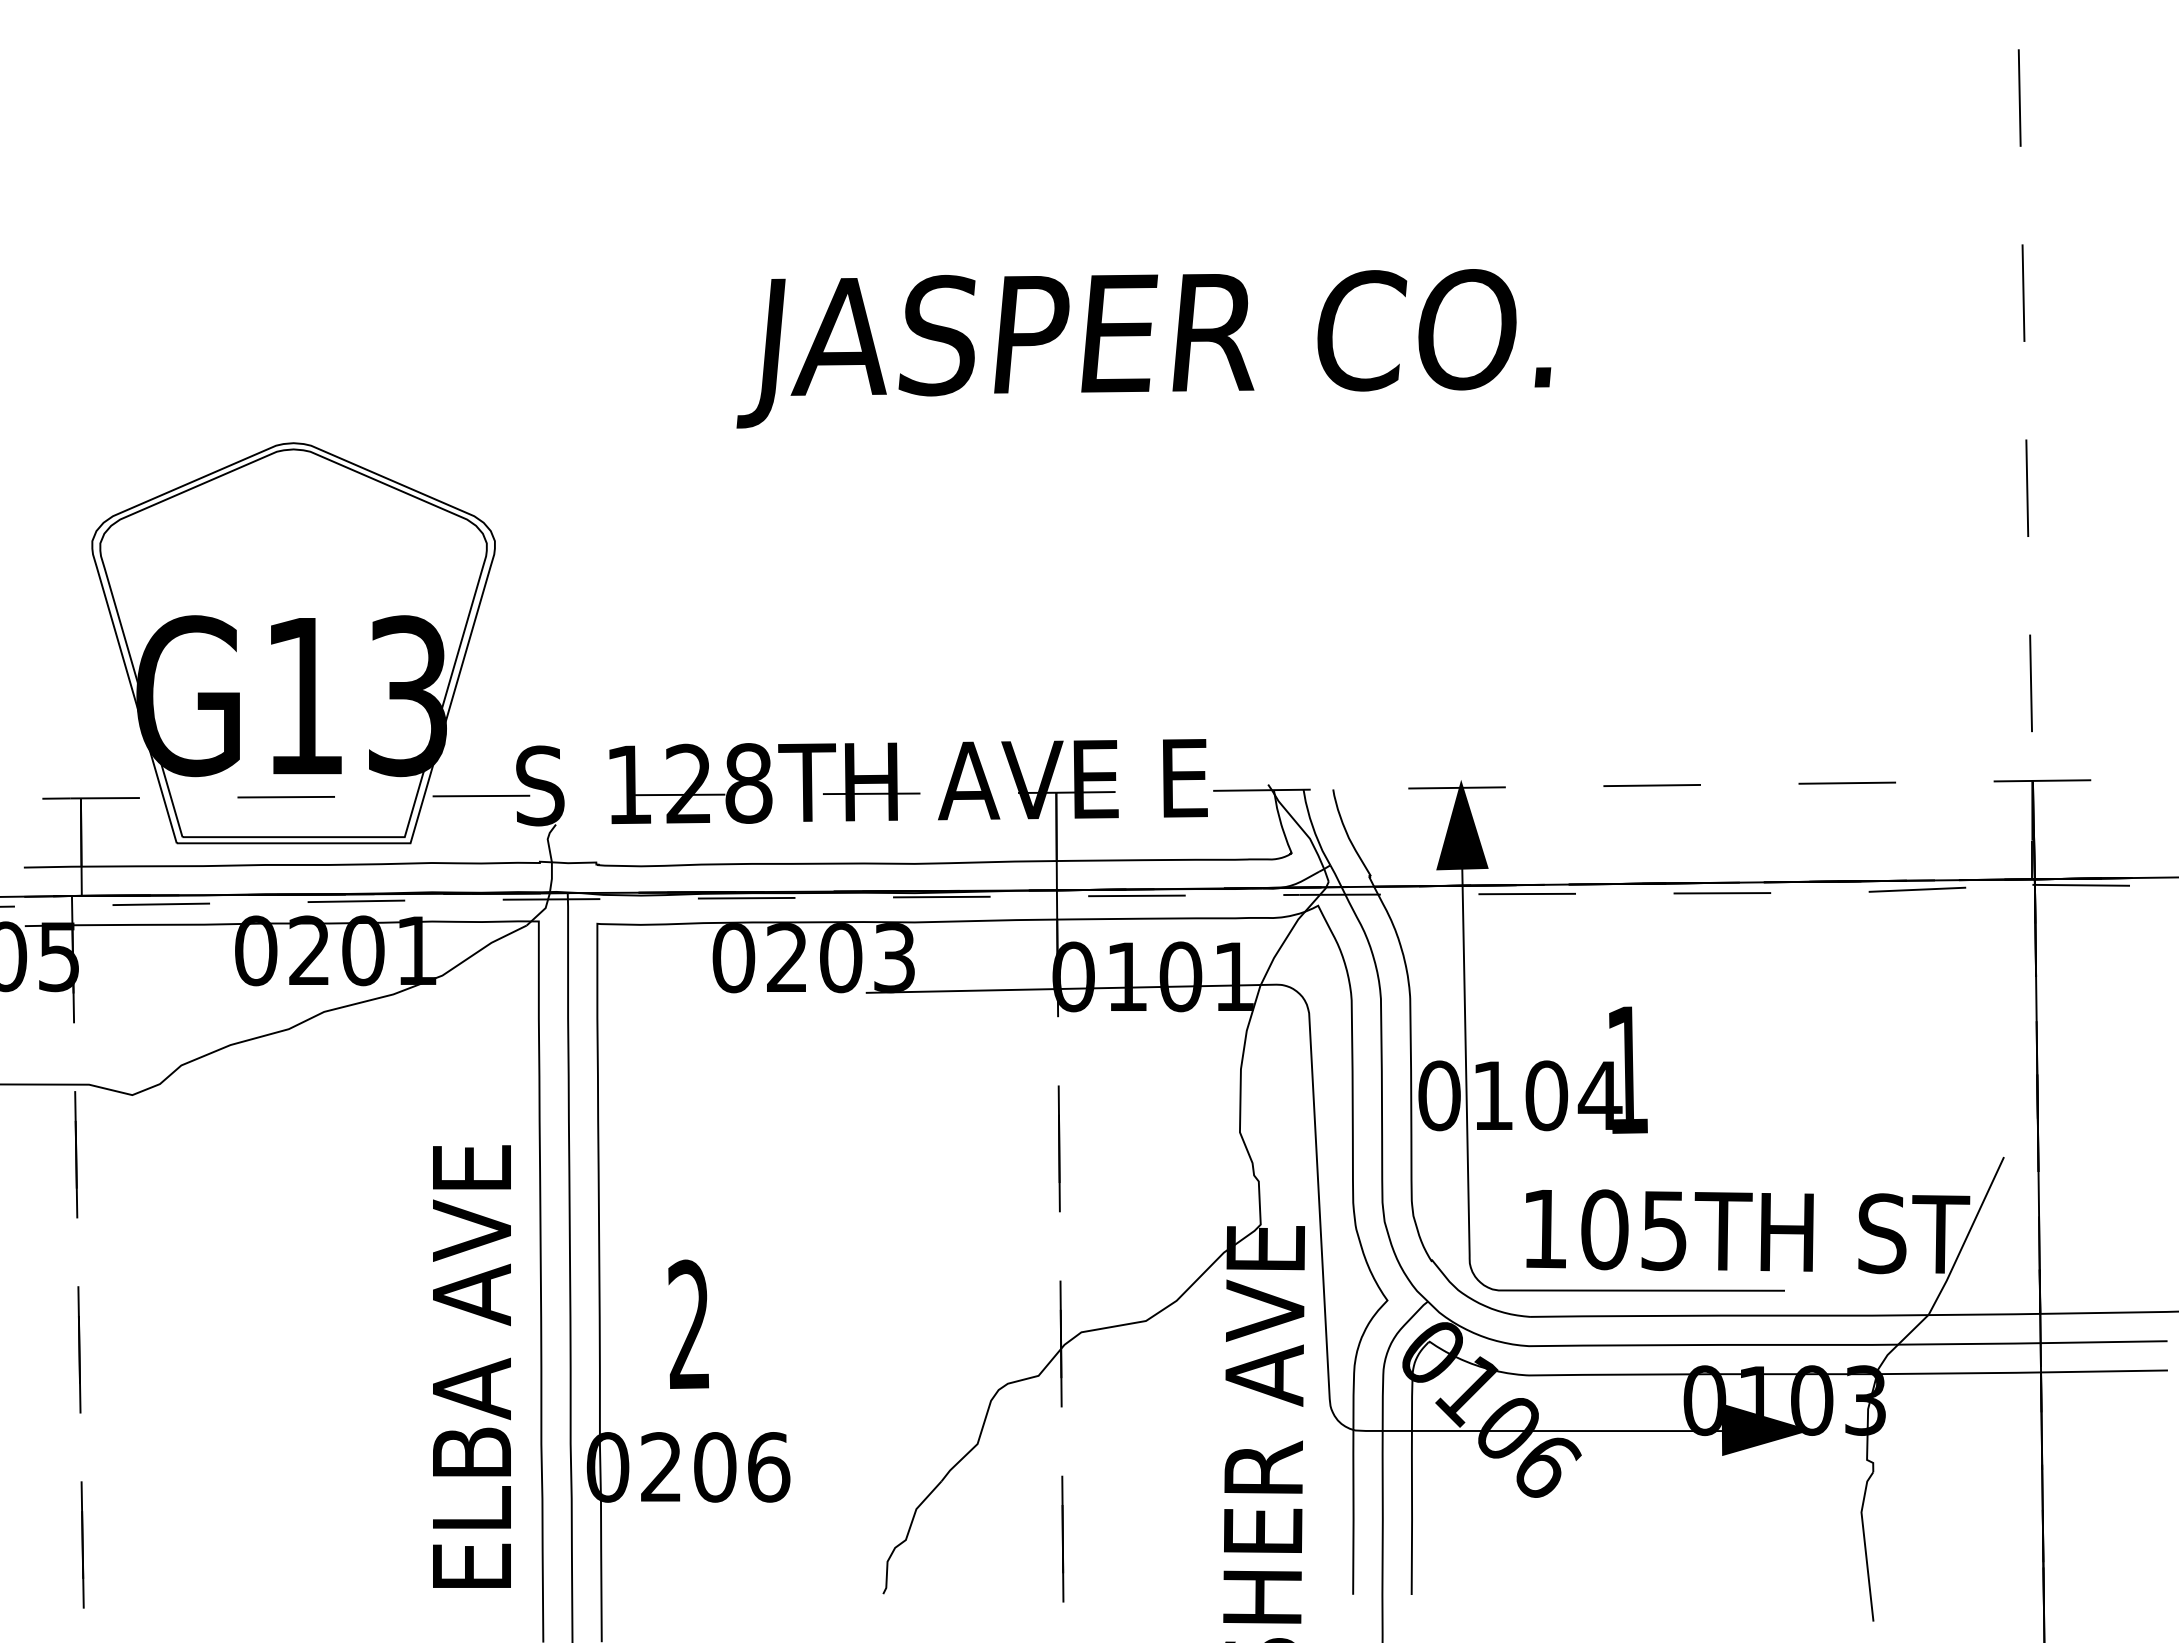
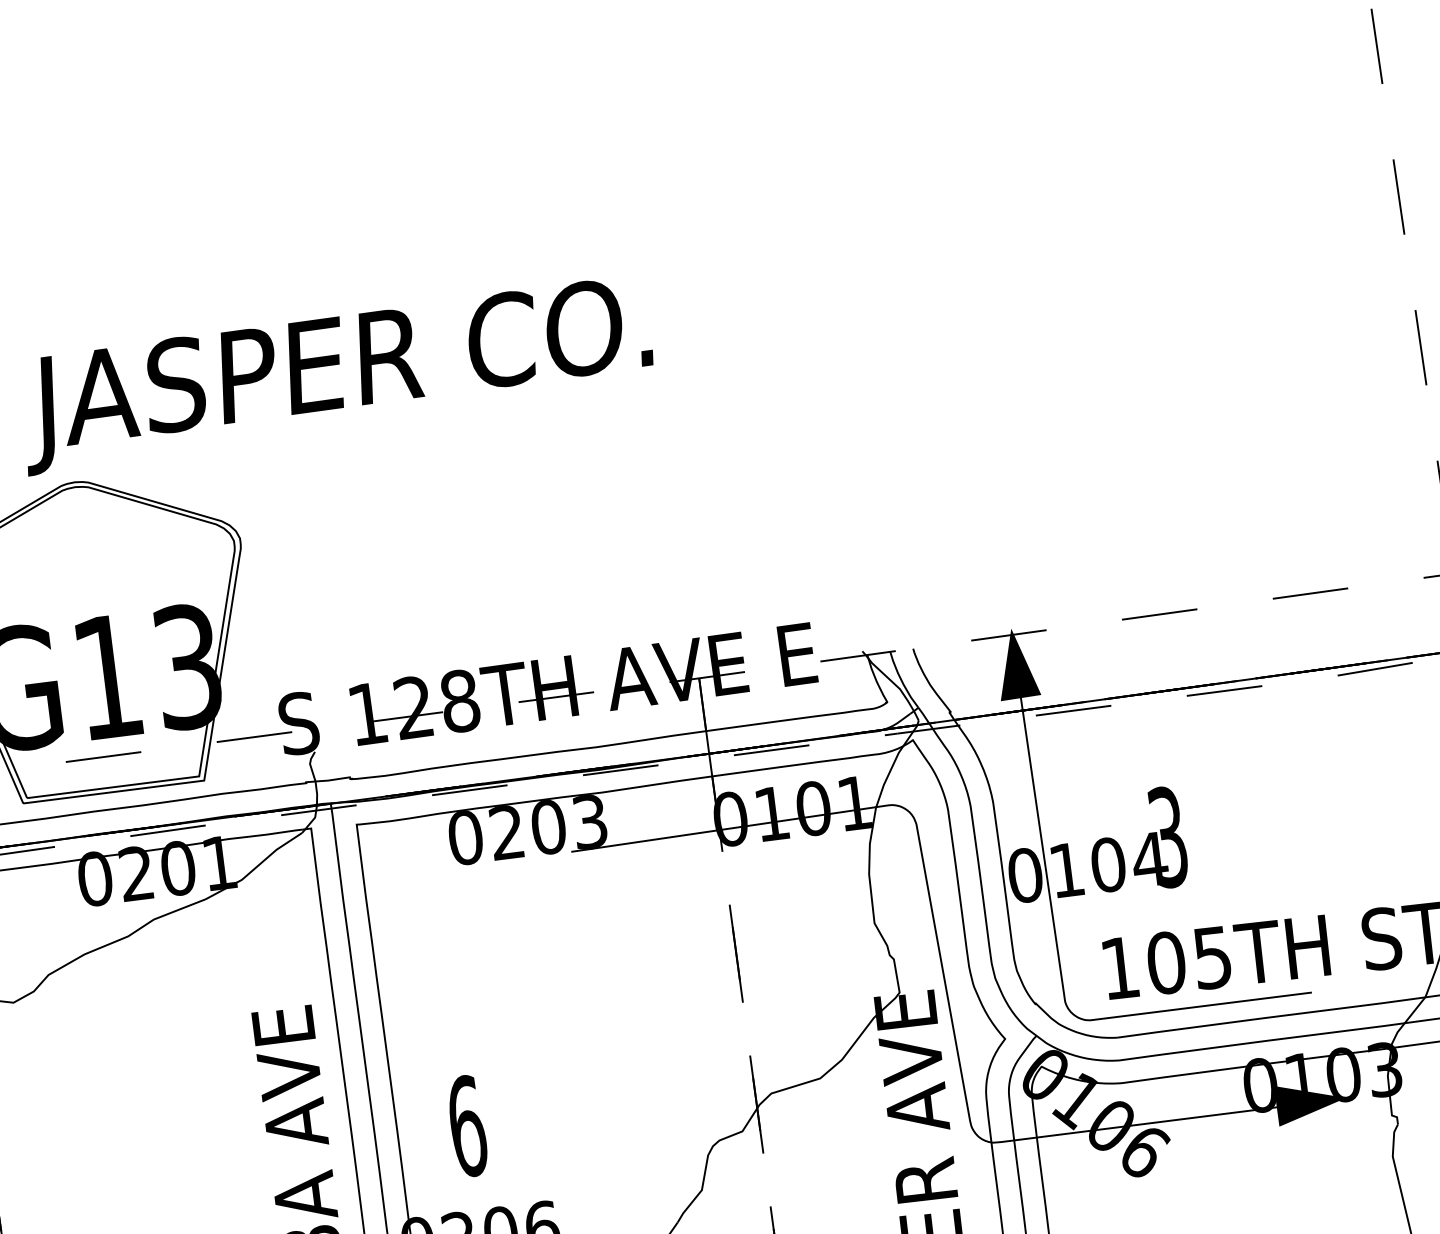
text: (1143, 348) -> (335, 374), moved
text: (1628, 1070) -> (1169, 837), 1 -> 3
text: (689, 1324) -> (467, 1125), 2 -> 6

